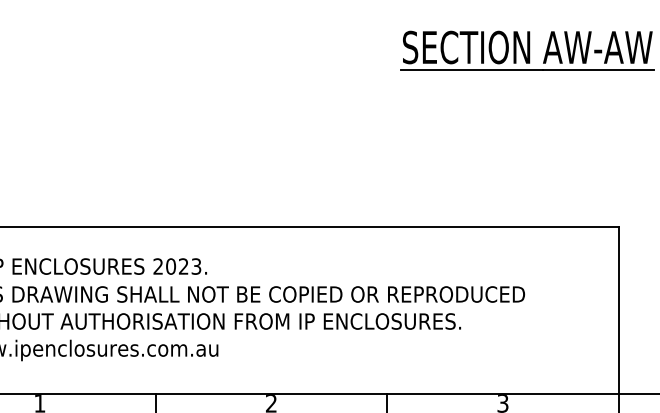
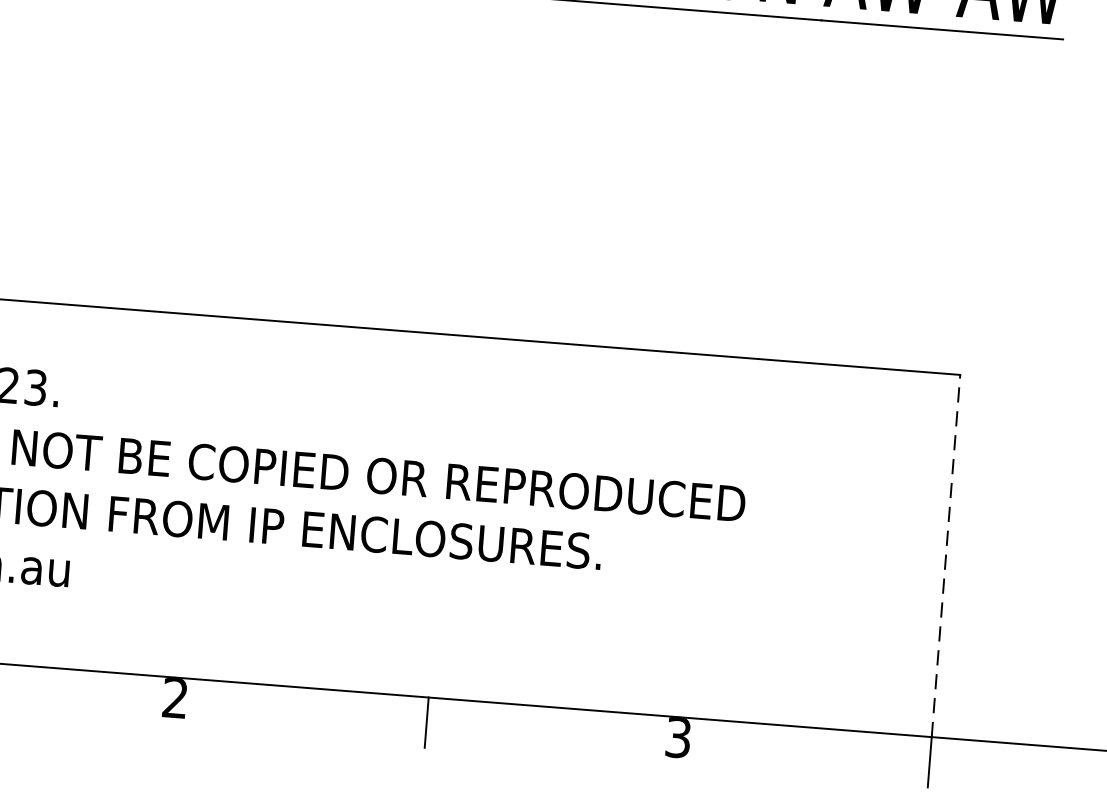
line: (618, 310) -> (945, 555), solid -> dashed

